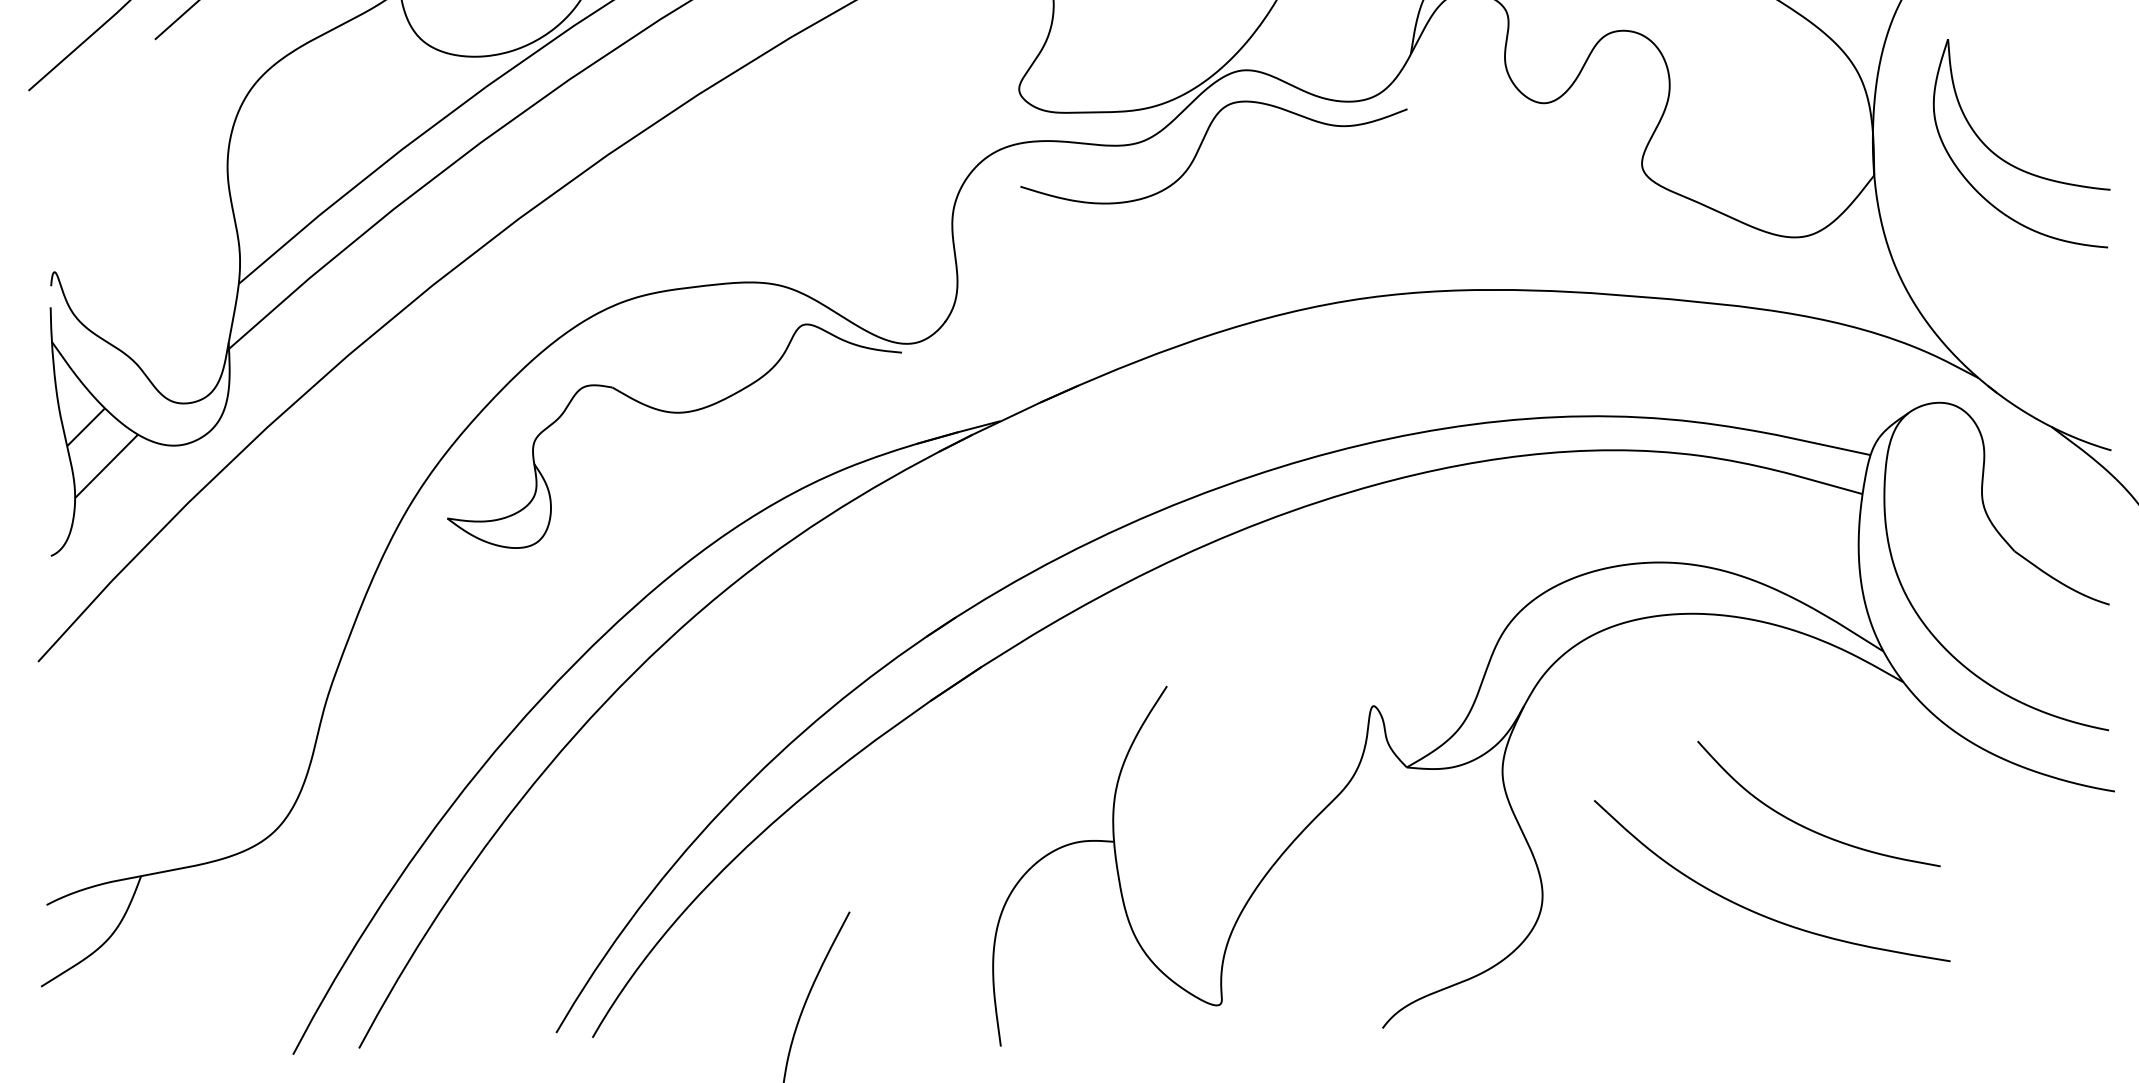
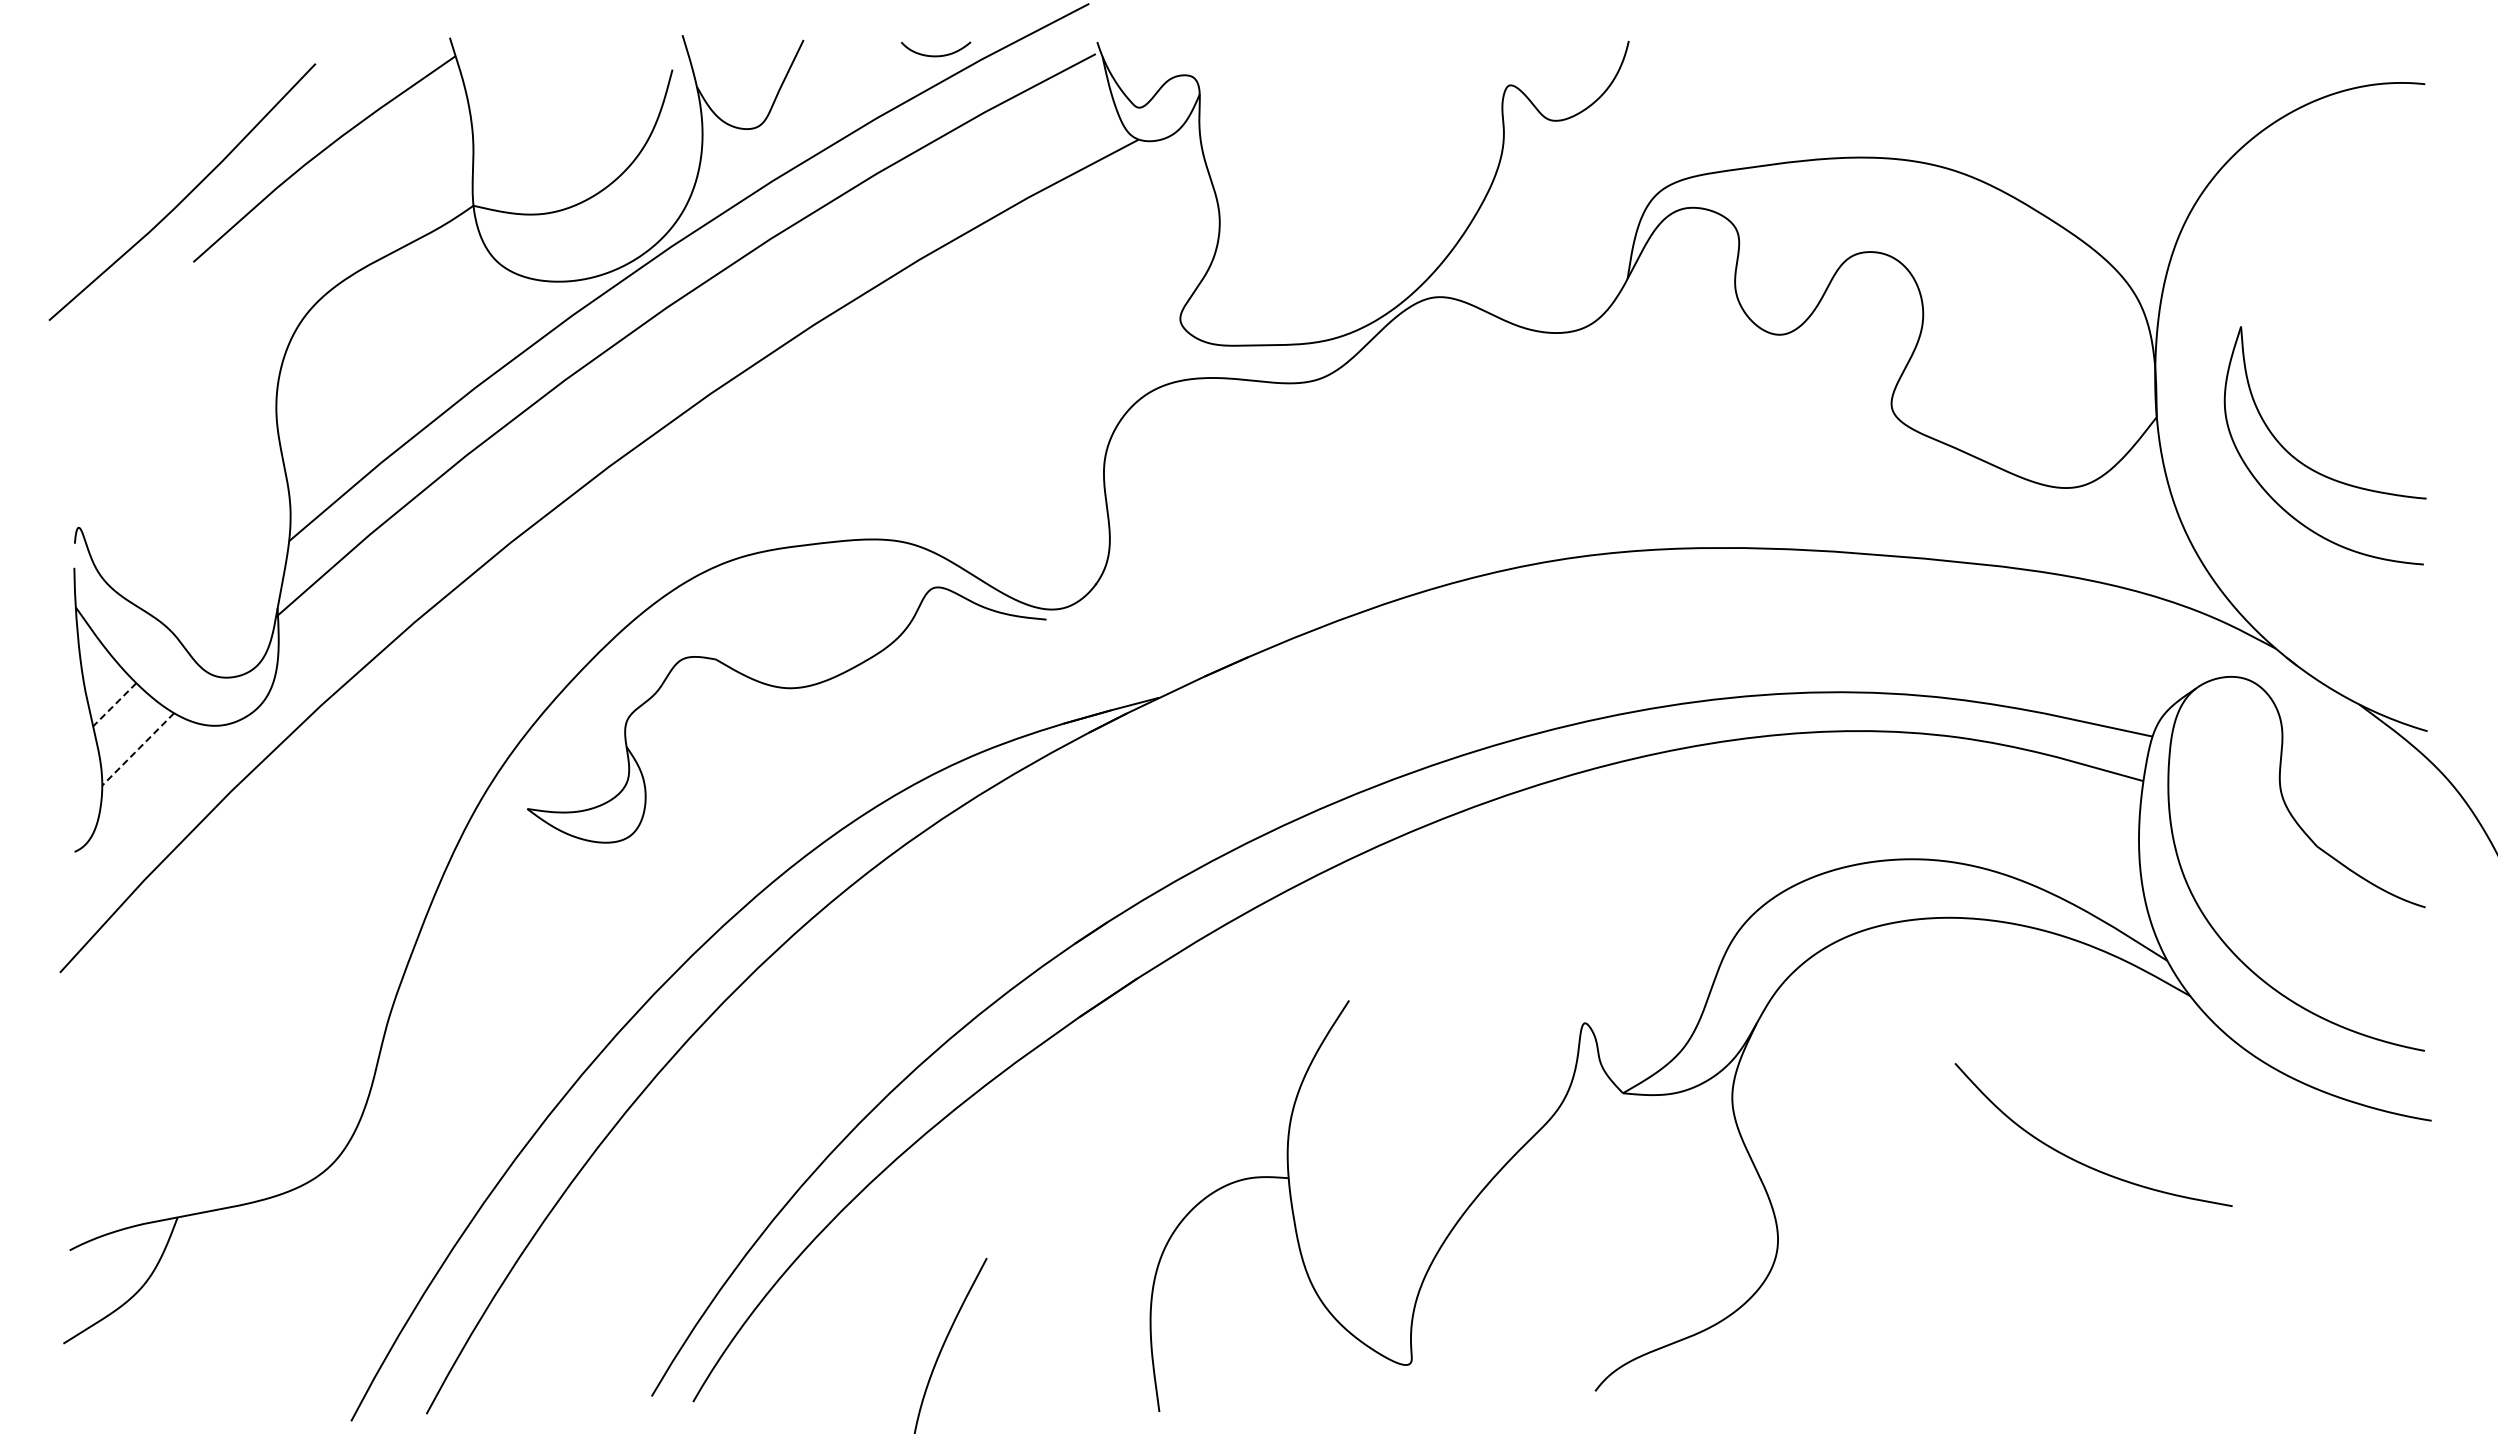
curve: (1201, 145) -> (1388, 383), removed
part: (2010, 163) -> (2312, 468), moved
line: (85, 426) -> (114, 704), solid -> dashed
line: (105, 466) -> (137, 749), solid -> dashed
curve: (1759, 913) -> (2025, 1259), removed

